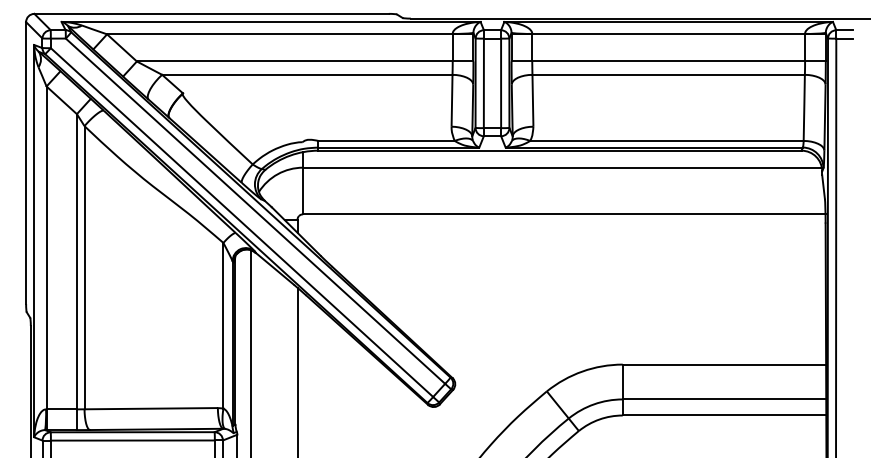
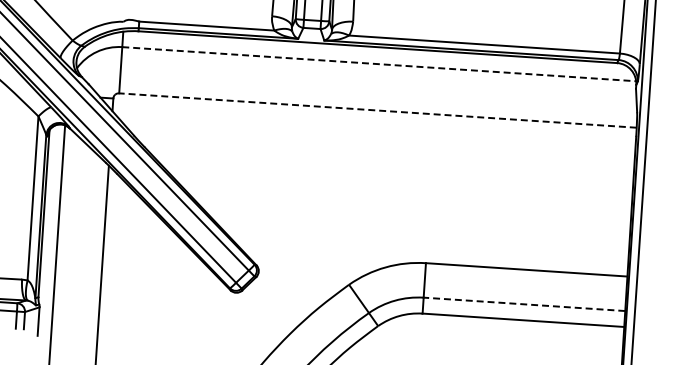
line: (562, 167) -> (379, 63), solid -> dashed
line: (563, 214) -> (377, 110), solid -> dashed
line: (724, 399) -> (524, 304), solid -> dashed

